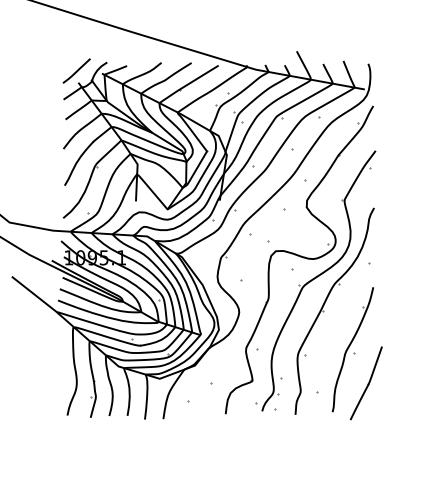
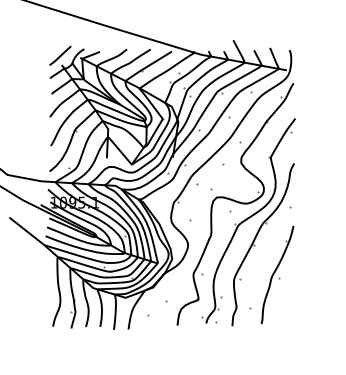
part: (366, 383) -> (288, 301), removed

